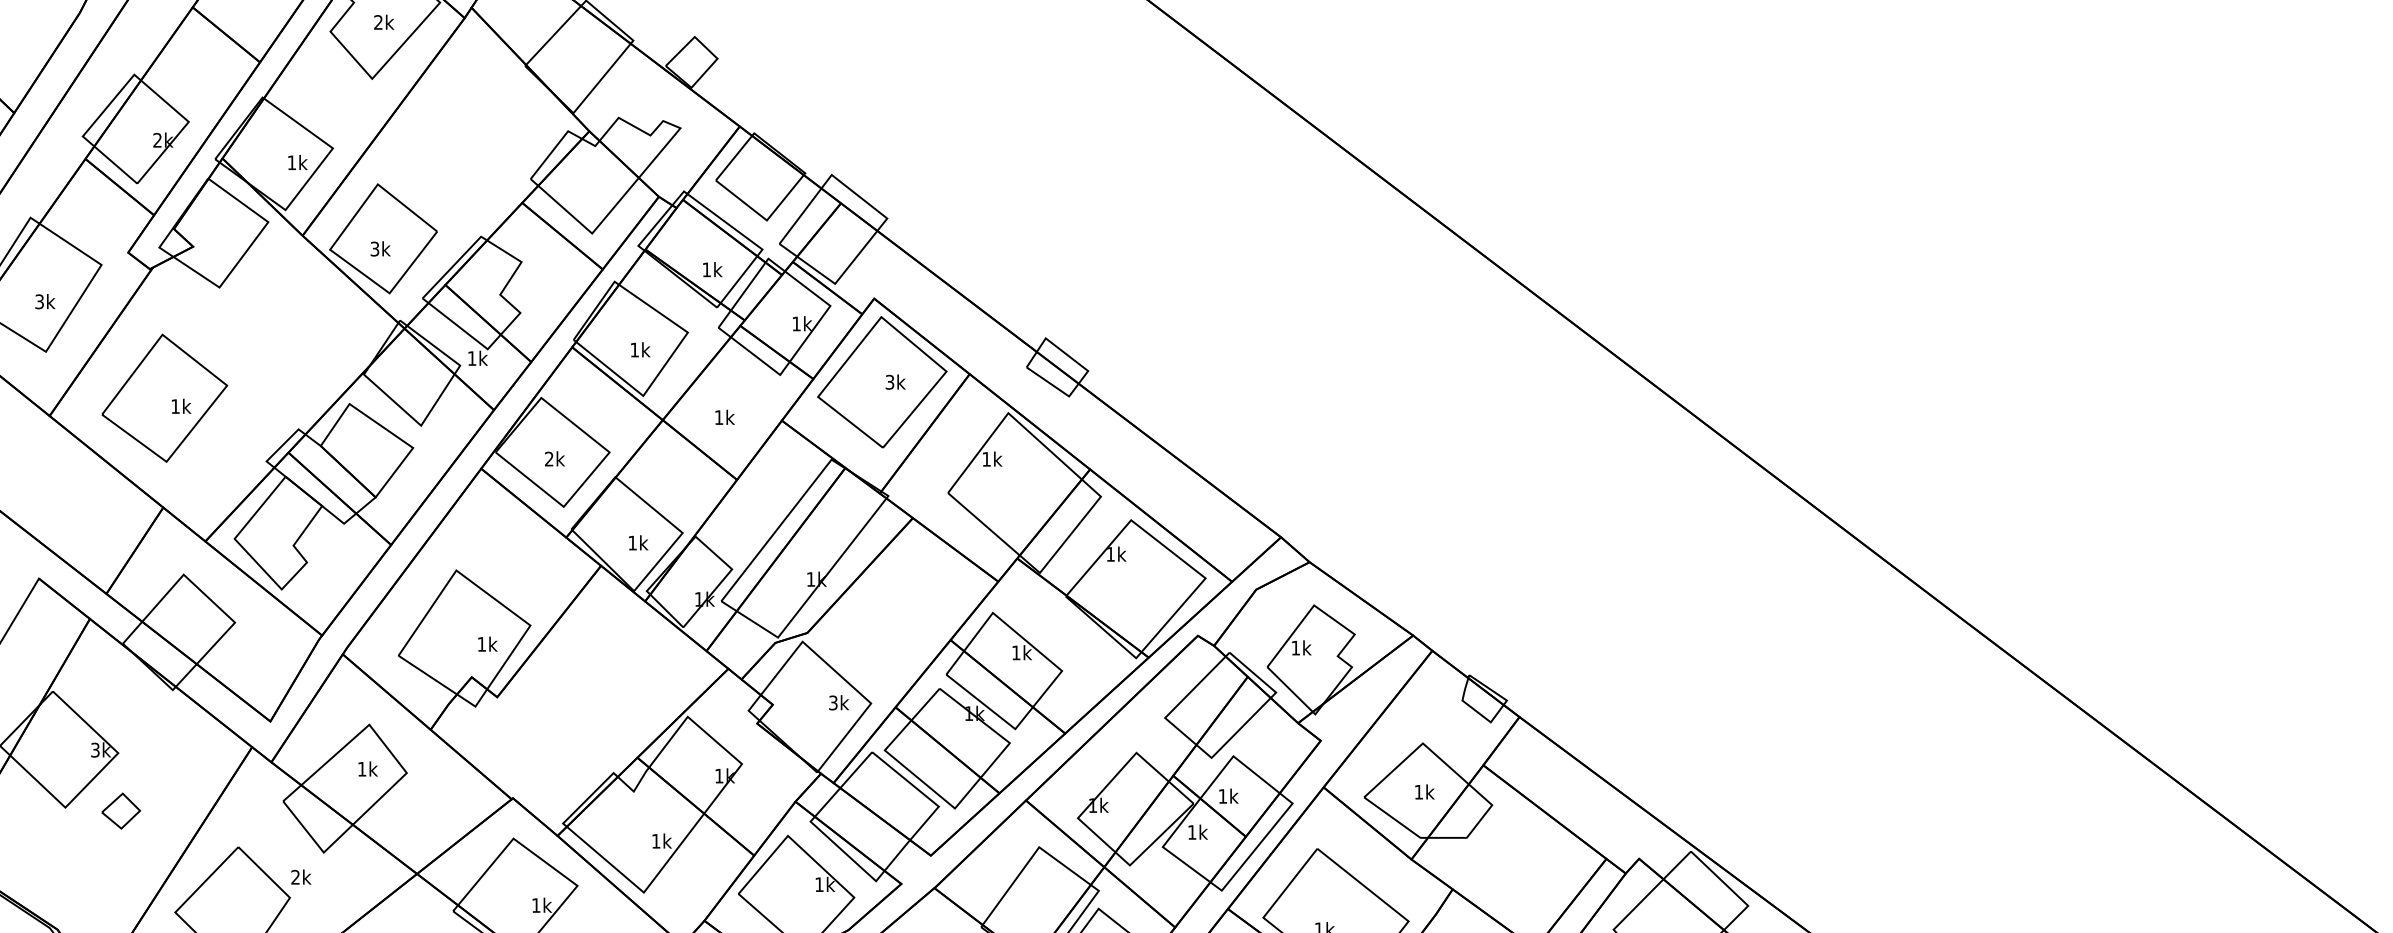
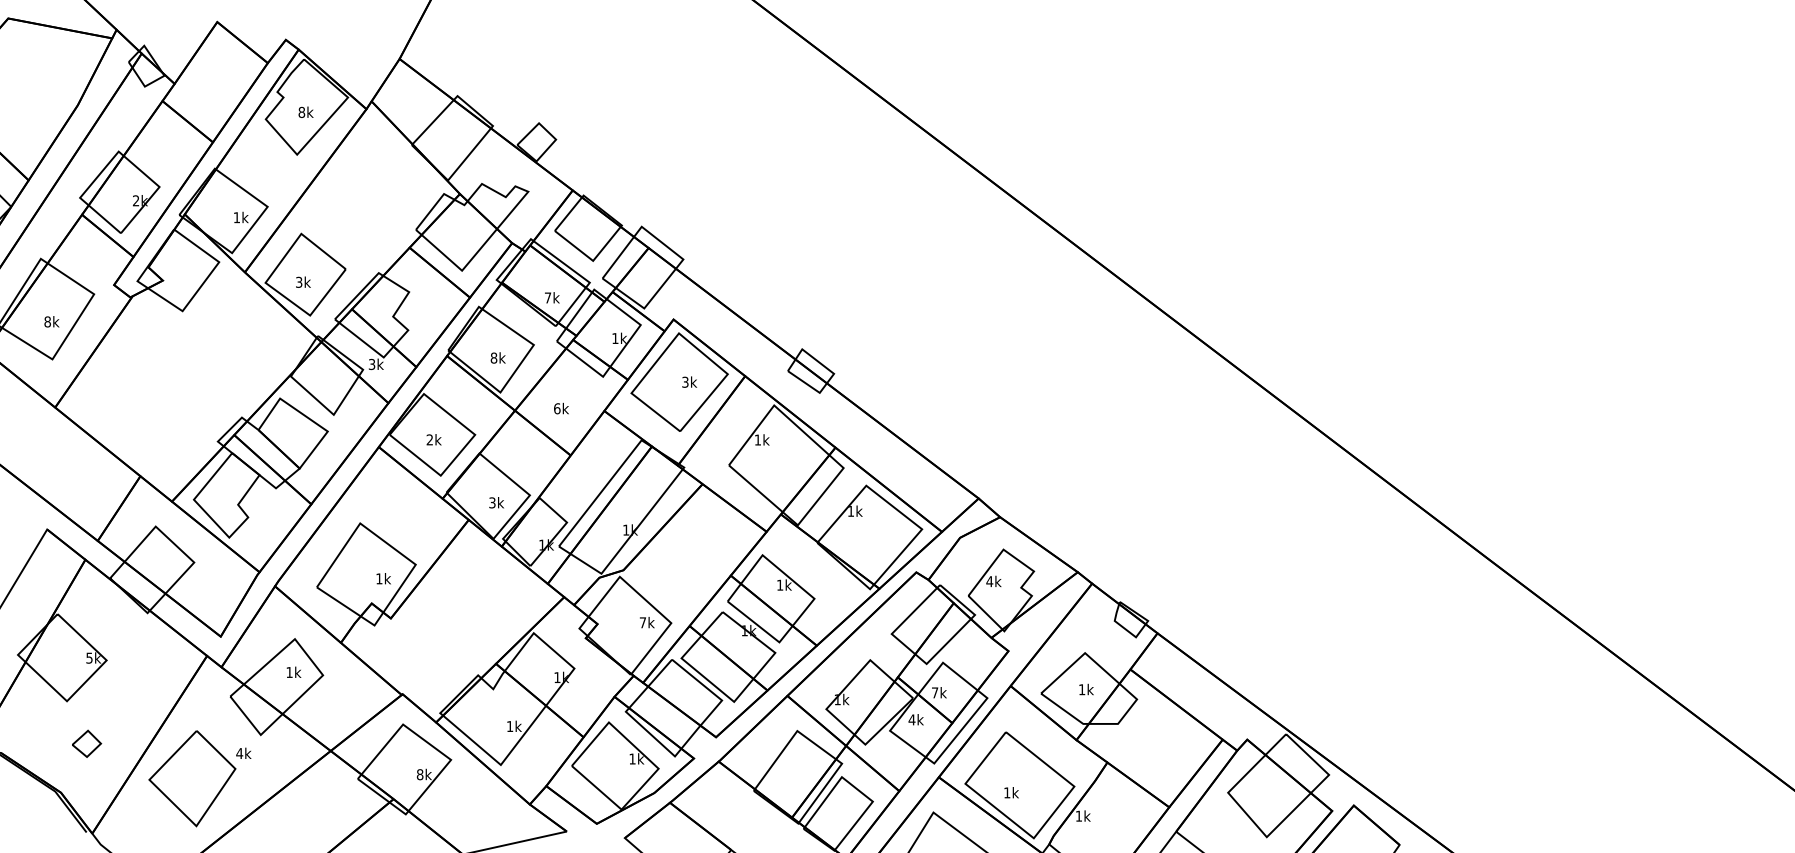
text: (378, 22) -> (301, 112), 2k -> 8k
text: (707, 269) -> (548, 297), 1k -> 7k
text: (39, 301) -> (47, 321), 3k -> 8k
text: (634, 349) -> (493, 357), 1k -> 8k
text: (471, 358) -> (371, 364), 1k -> 3k
part: (164, 397) -> (141, 393), removed
text: (719, 417) -> (557, 408), 1k -> 6k
text: (632, 542) -> (492, 502), 1k -> 3k
text: (1295, 647) -> (989, 581), 1k -> 4k
text: (832, 702) -> (642, 622), 3k -> 7k
text: (95, 749) -> (89, 657), 3k -> 5k
text: (1223, 795) -> (935, 692), 1k -> 7k
part: (122, 810) -> (87, 743), moved
text: (1191, 831) -> (911, 719), 1k -> 4k
text: (295, 877) -> (239, 753), 2k -> 4k
text: (535, 905) -> (419, 774), 1k -> 8k

